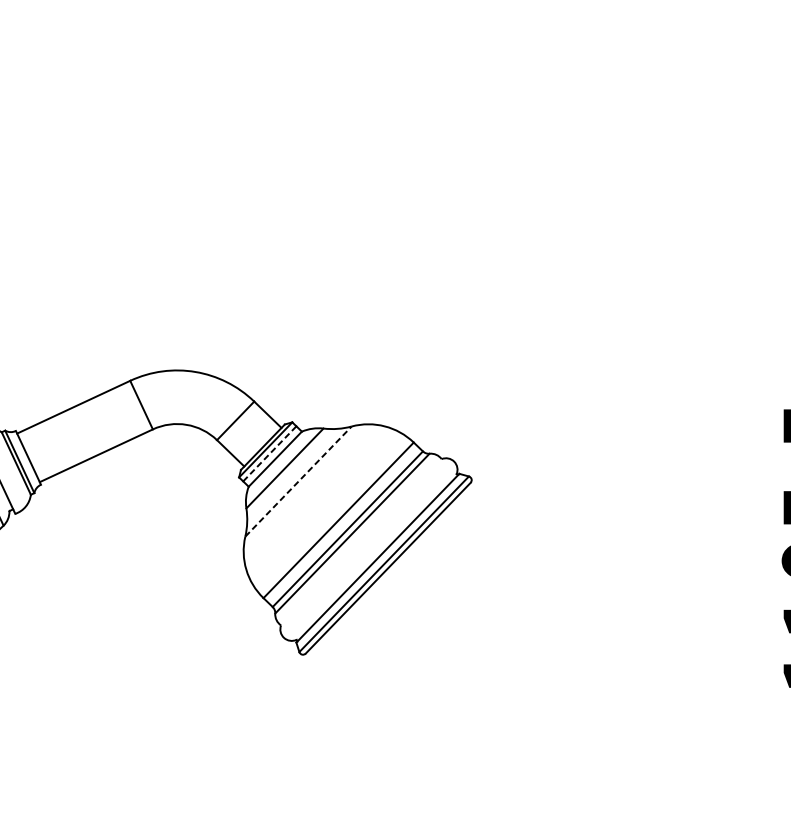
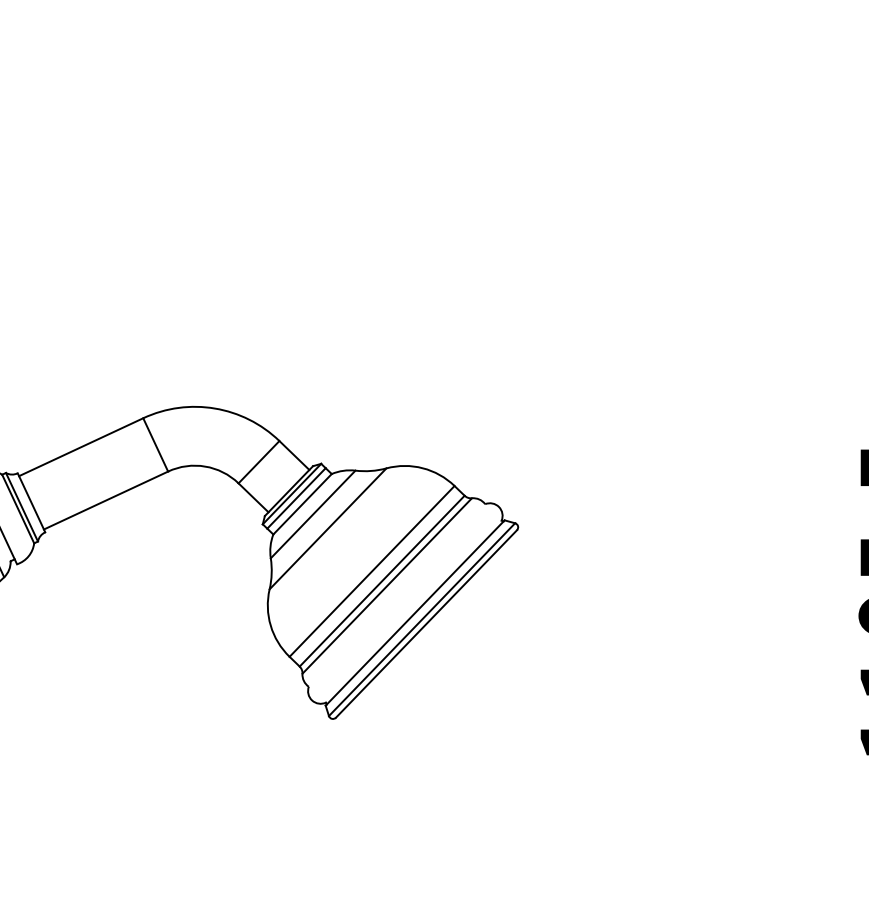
line: (269, 453) -> (296, 498), dashed -> solid
line: (298, 481) -> (328, 528), dashed -> solid

